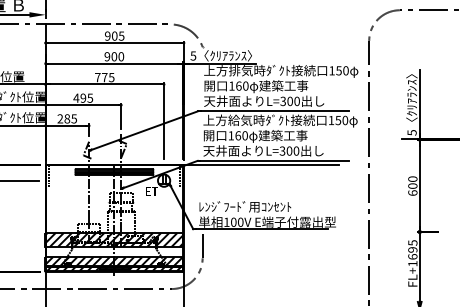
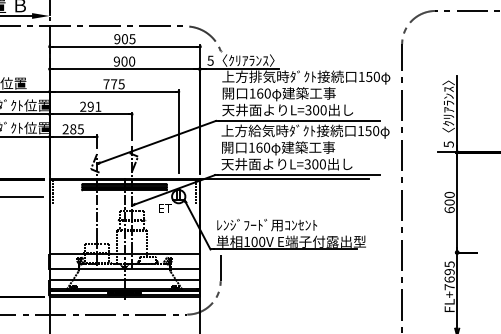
text: (83, 97) -> (90, 105), 495 -> 291
hatch: (113, 239) -> (123, 260), removed
hatch: (113, 263) -> (123, 286), removed
text: (412, 263) -> (449, 286), FL+1695 -> FL+7695

